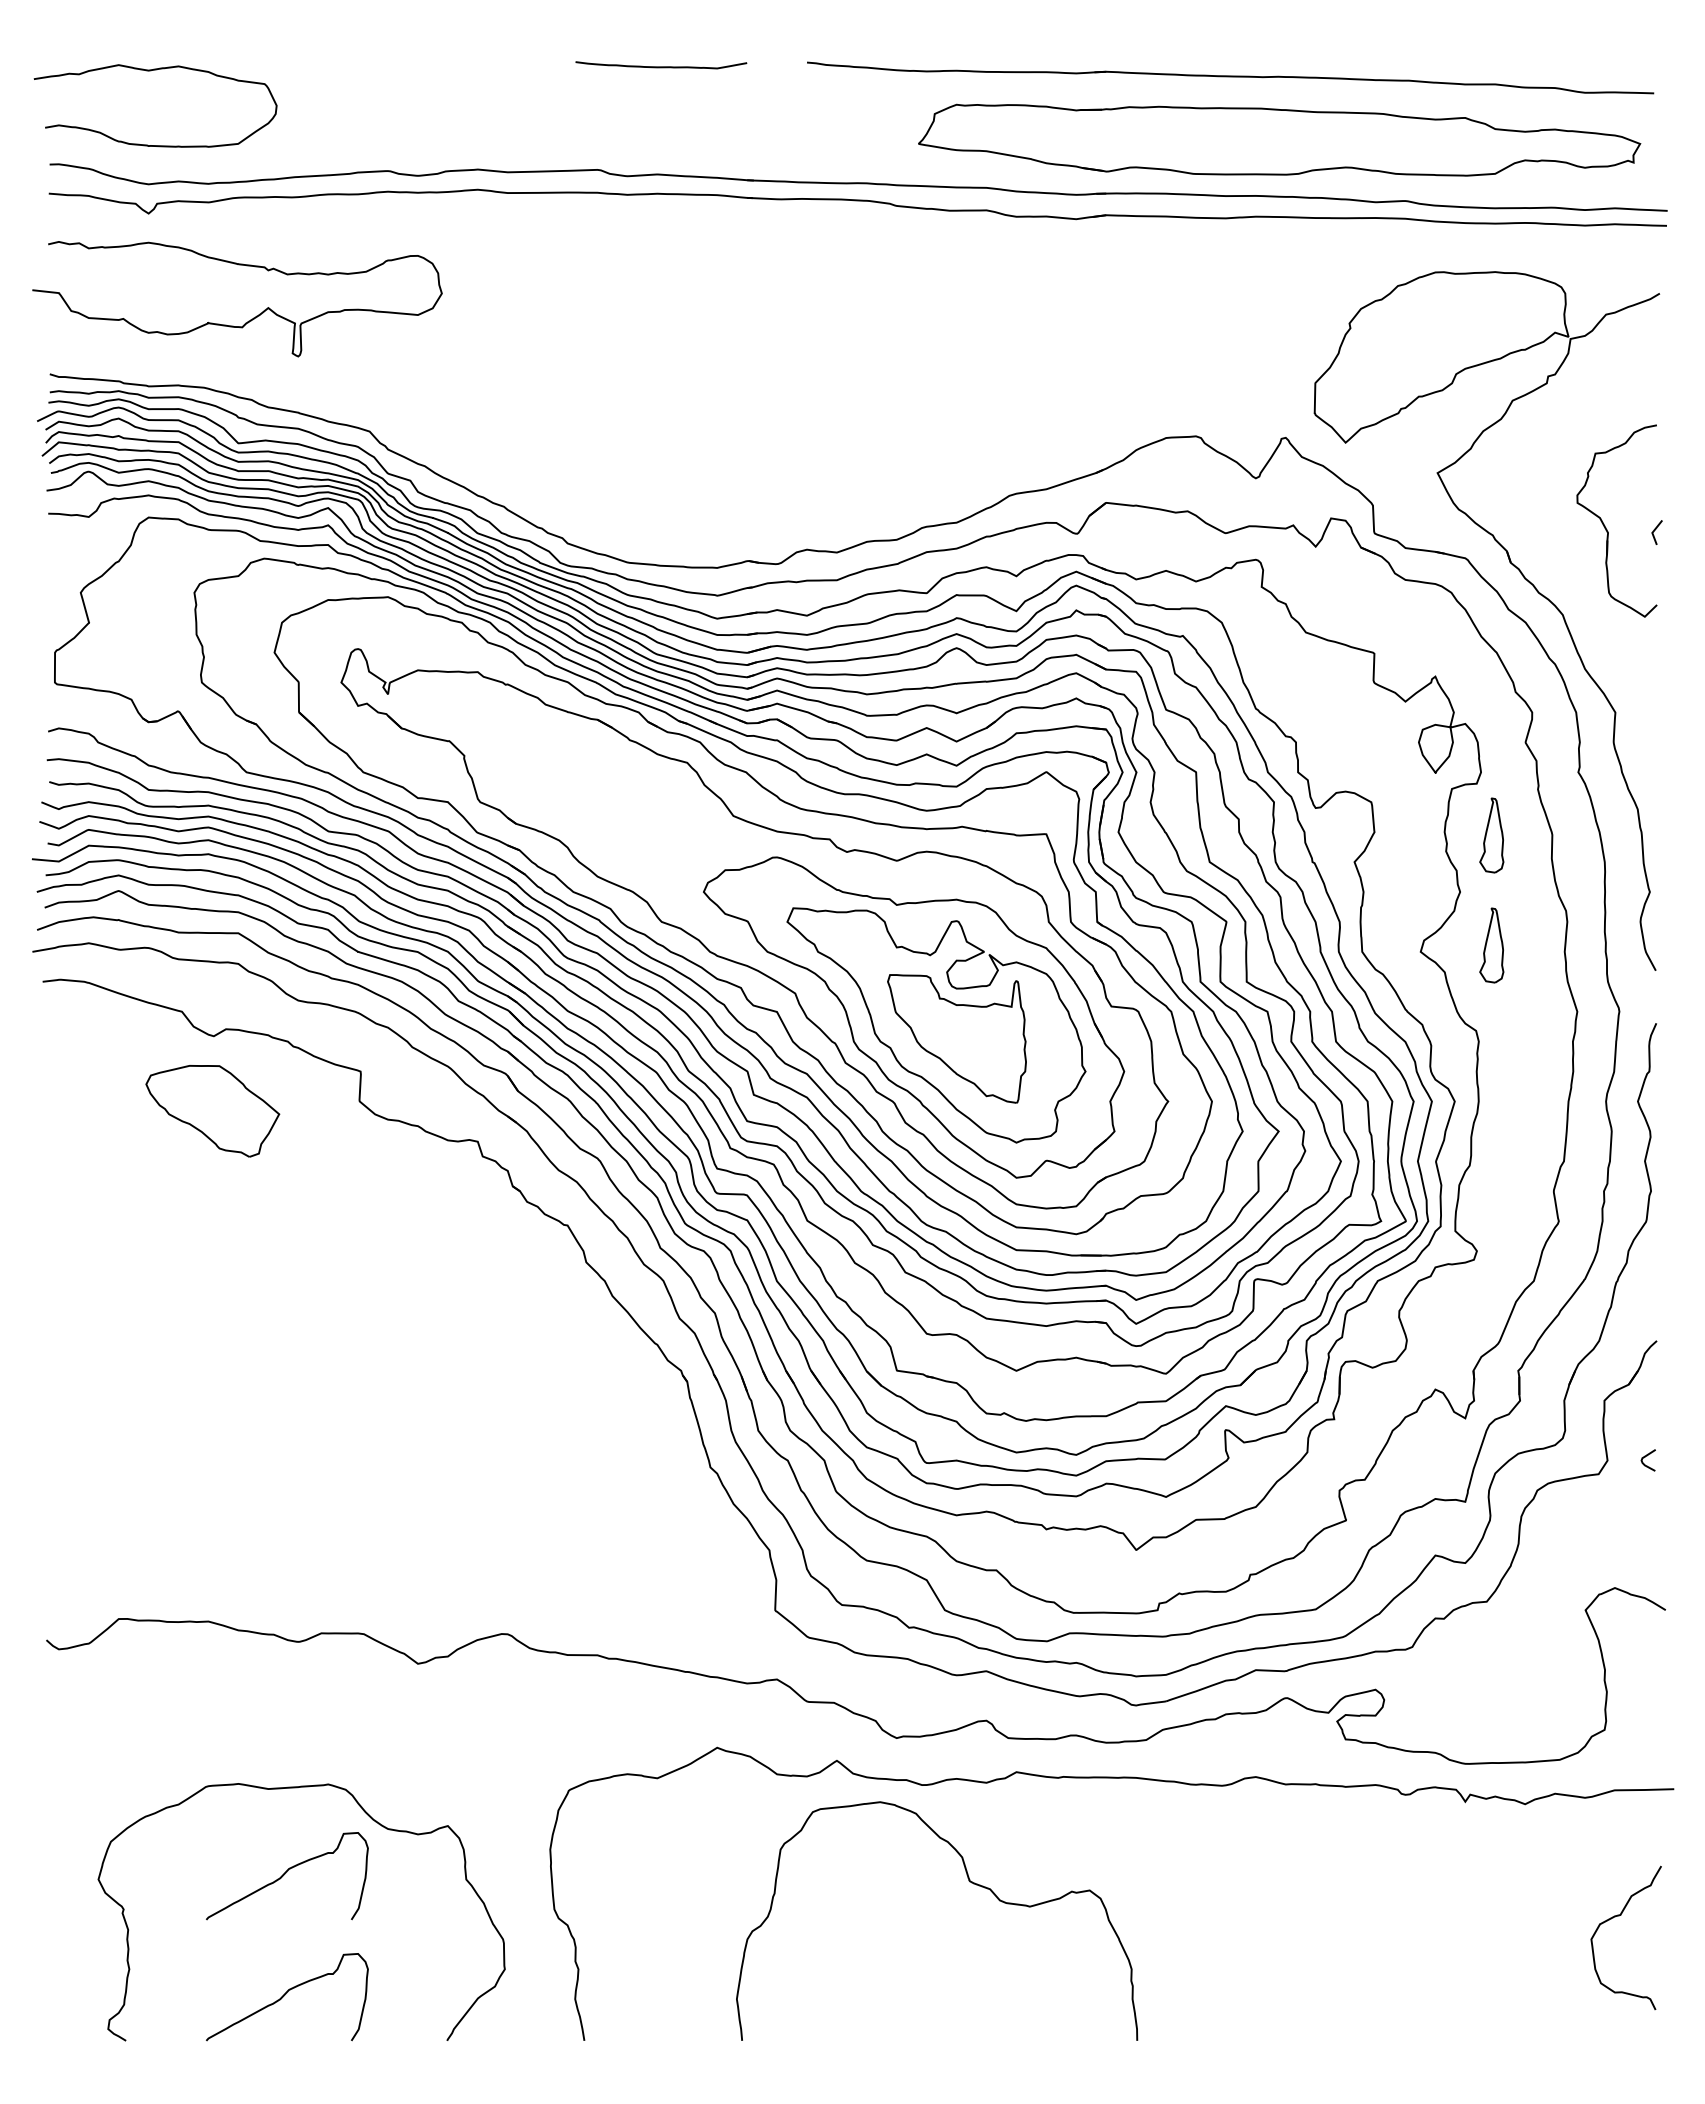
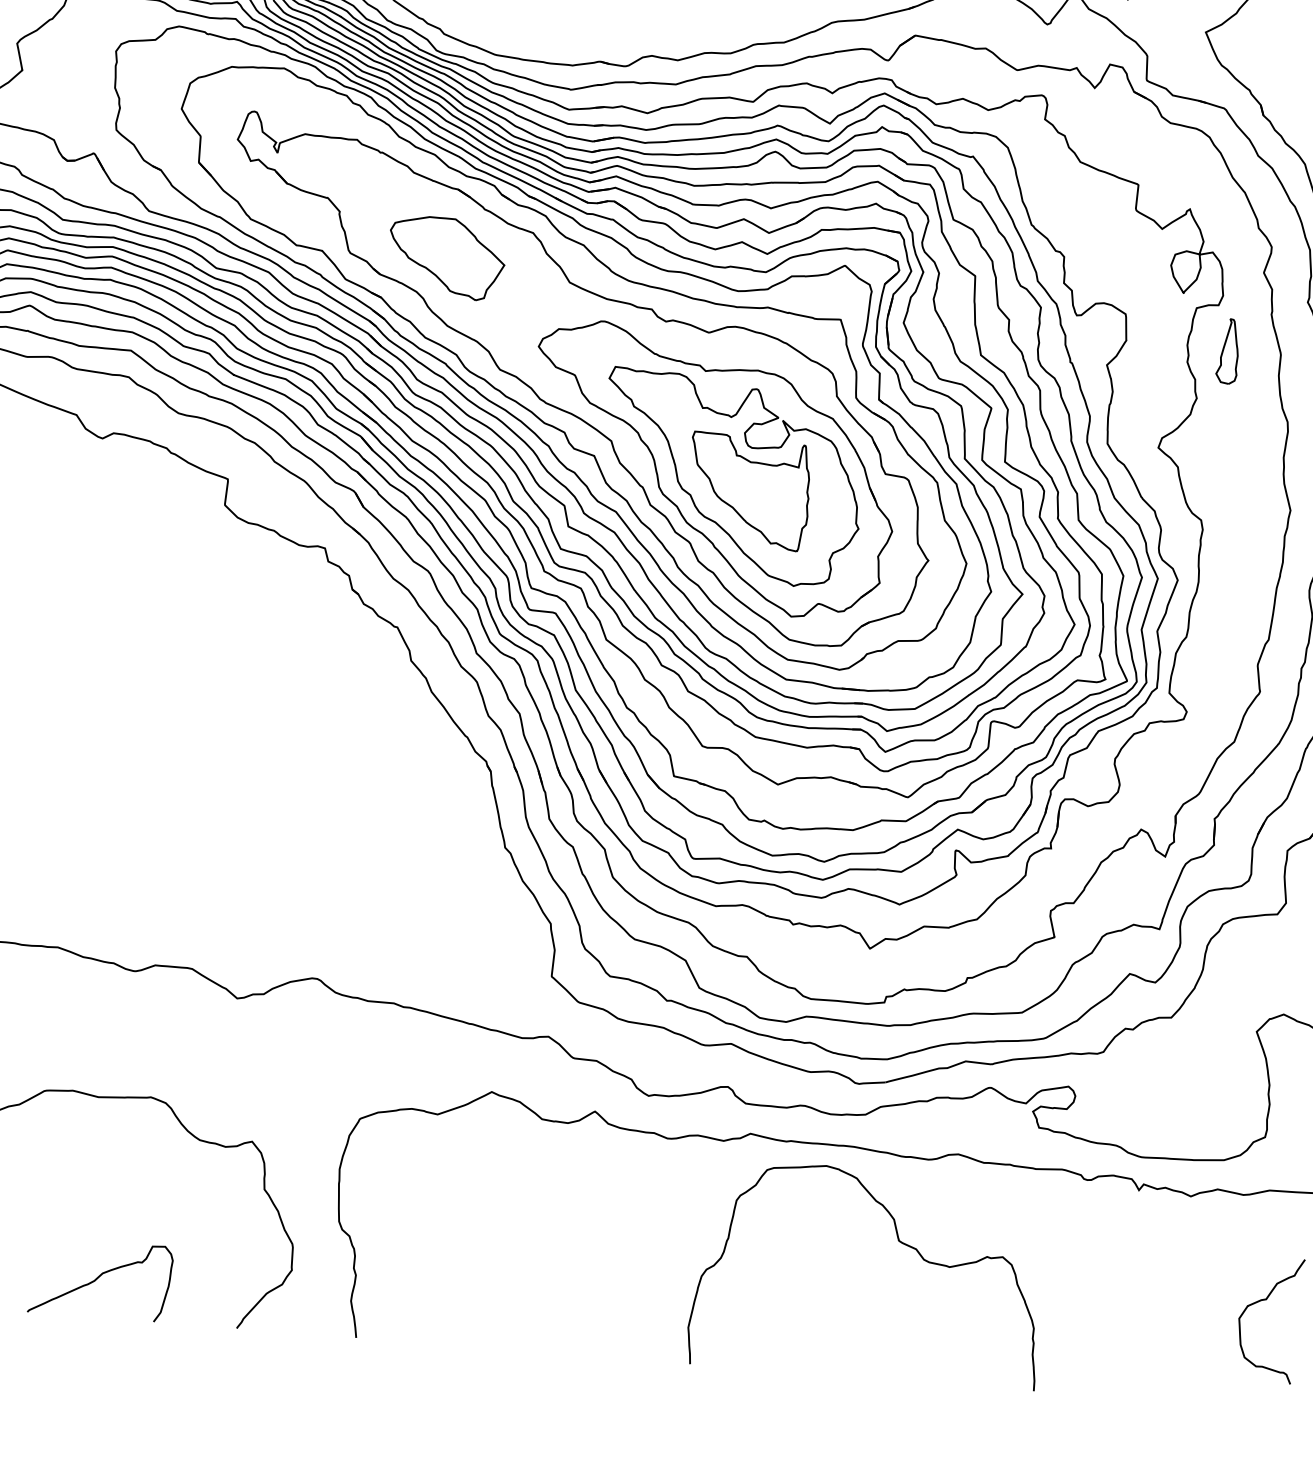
part: (1491, 945) -> (1220, 447), removed
part: (212, 1111) -> (446, 258), moved
curve: (285, 1874) -> (107, 1172), removed
curve: (969, 1882) -> (898, 1241), moved

